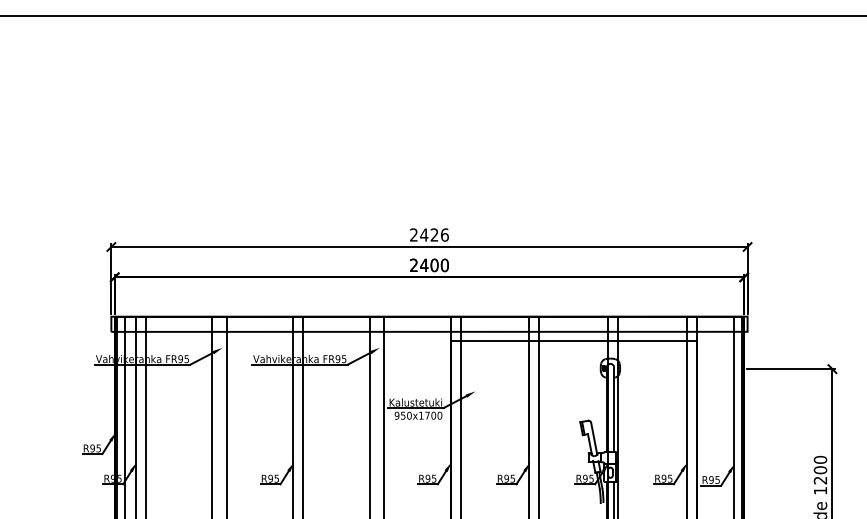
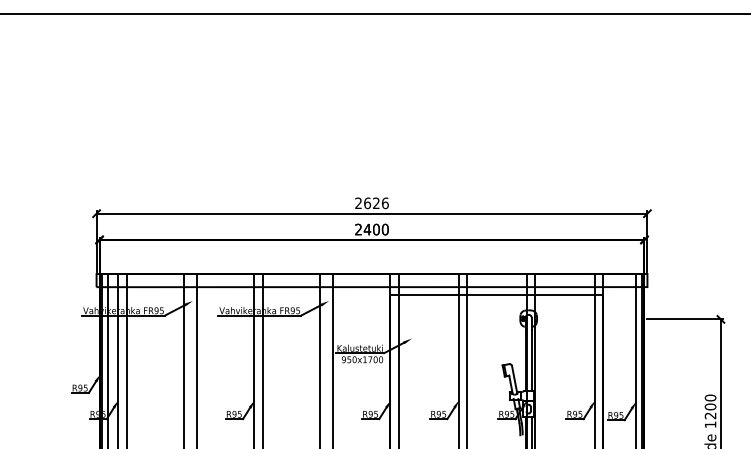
text: (423, 235) -> (366, 203), 2426 -> 2626

